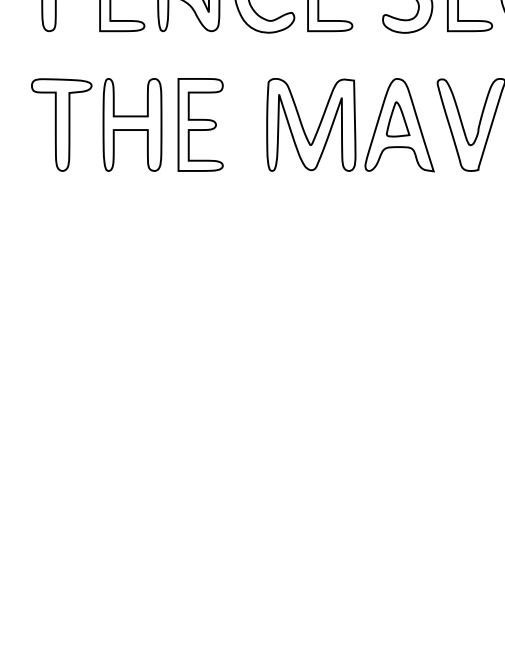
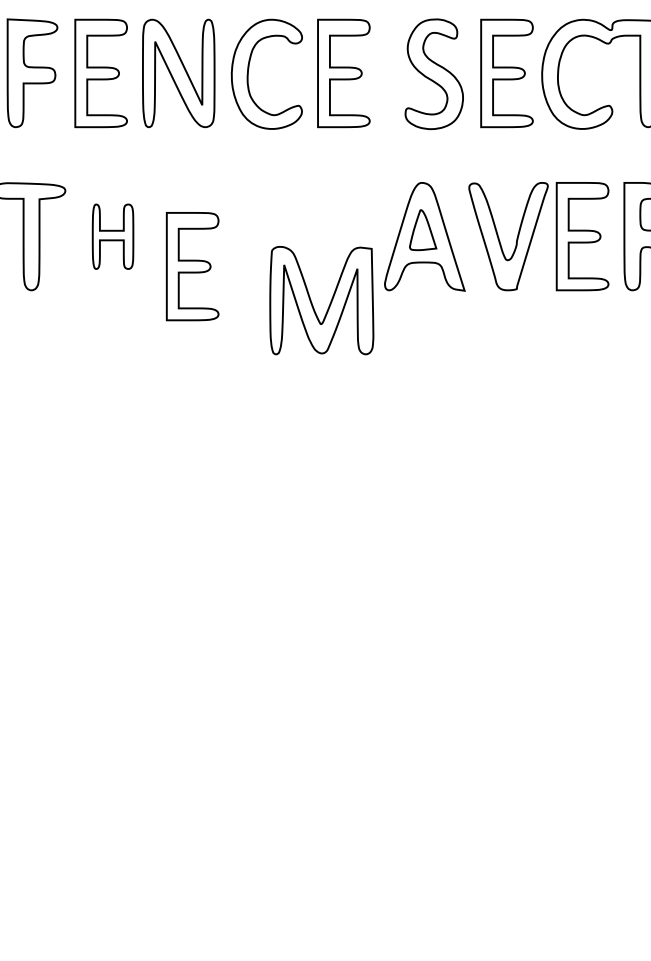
part: (131, 124) -> (112, 236), size x0.6
part: (200, 124) -> (192, 266), moved
part: (317, 127) -> (329, 303), moved

